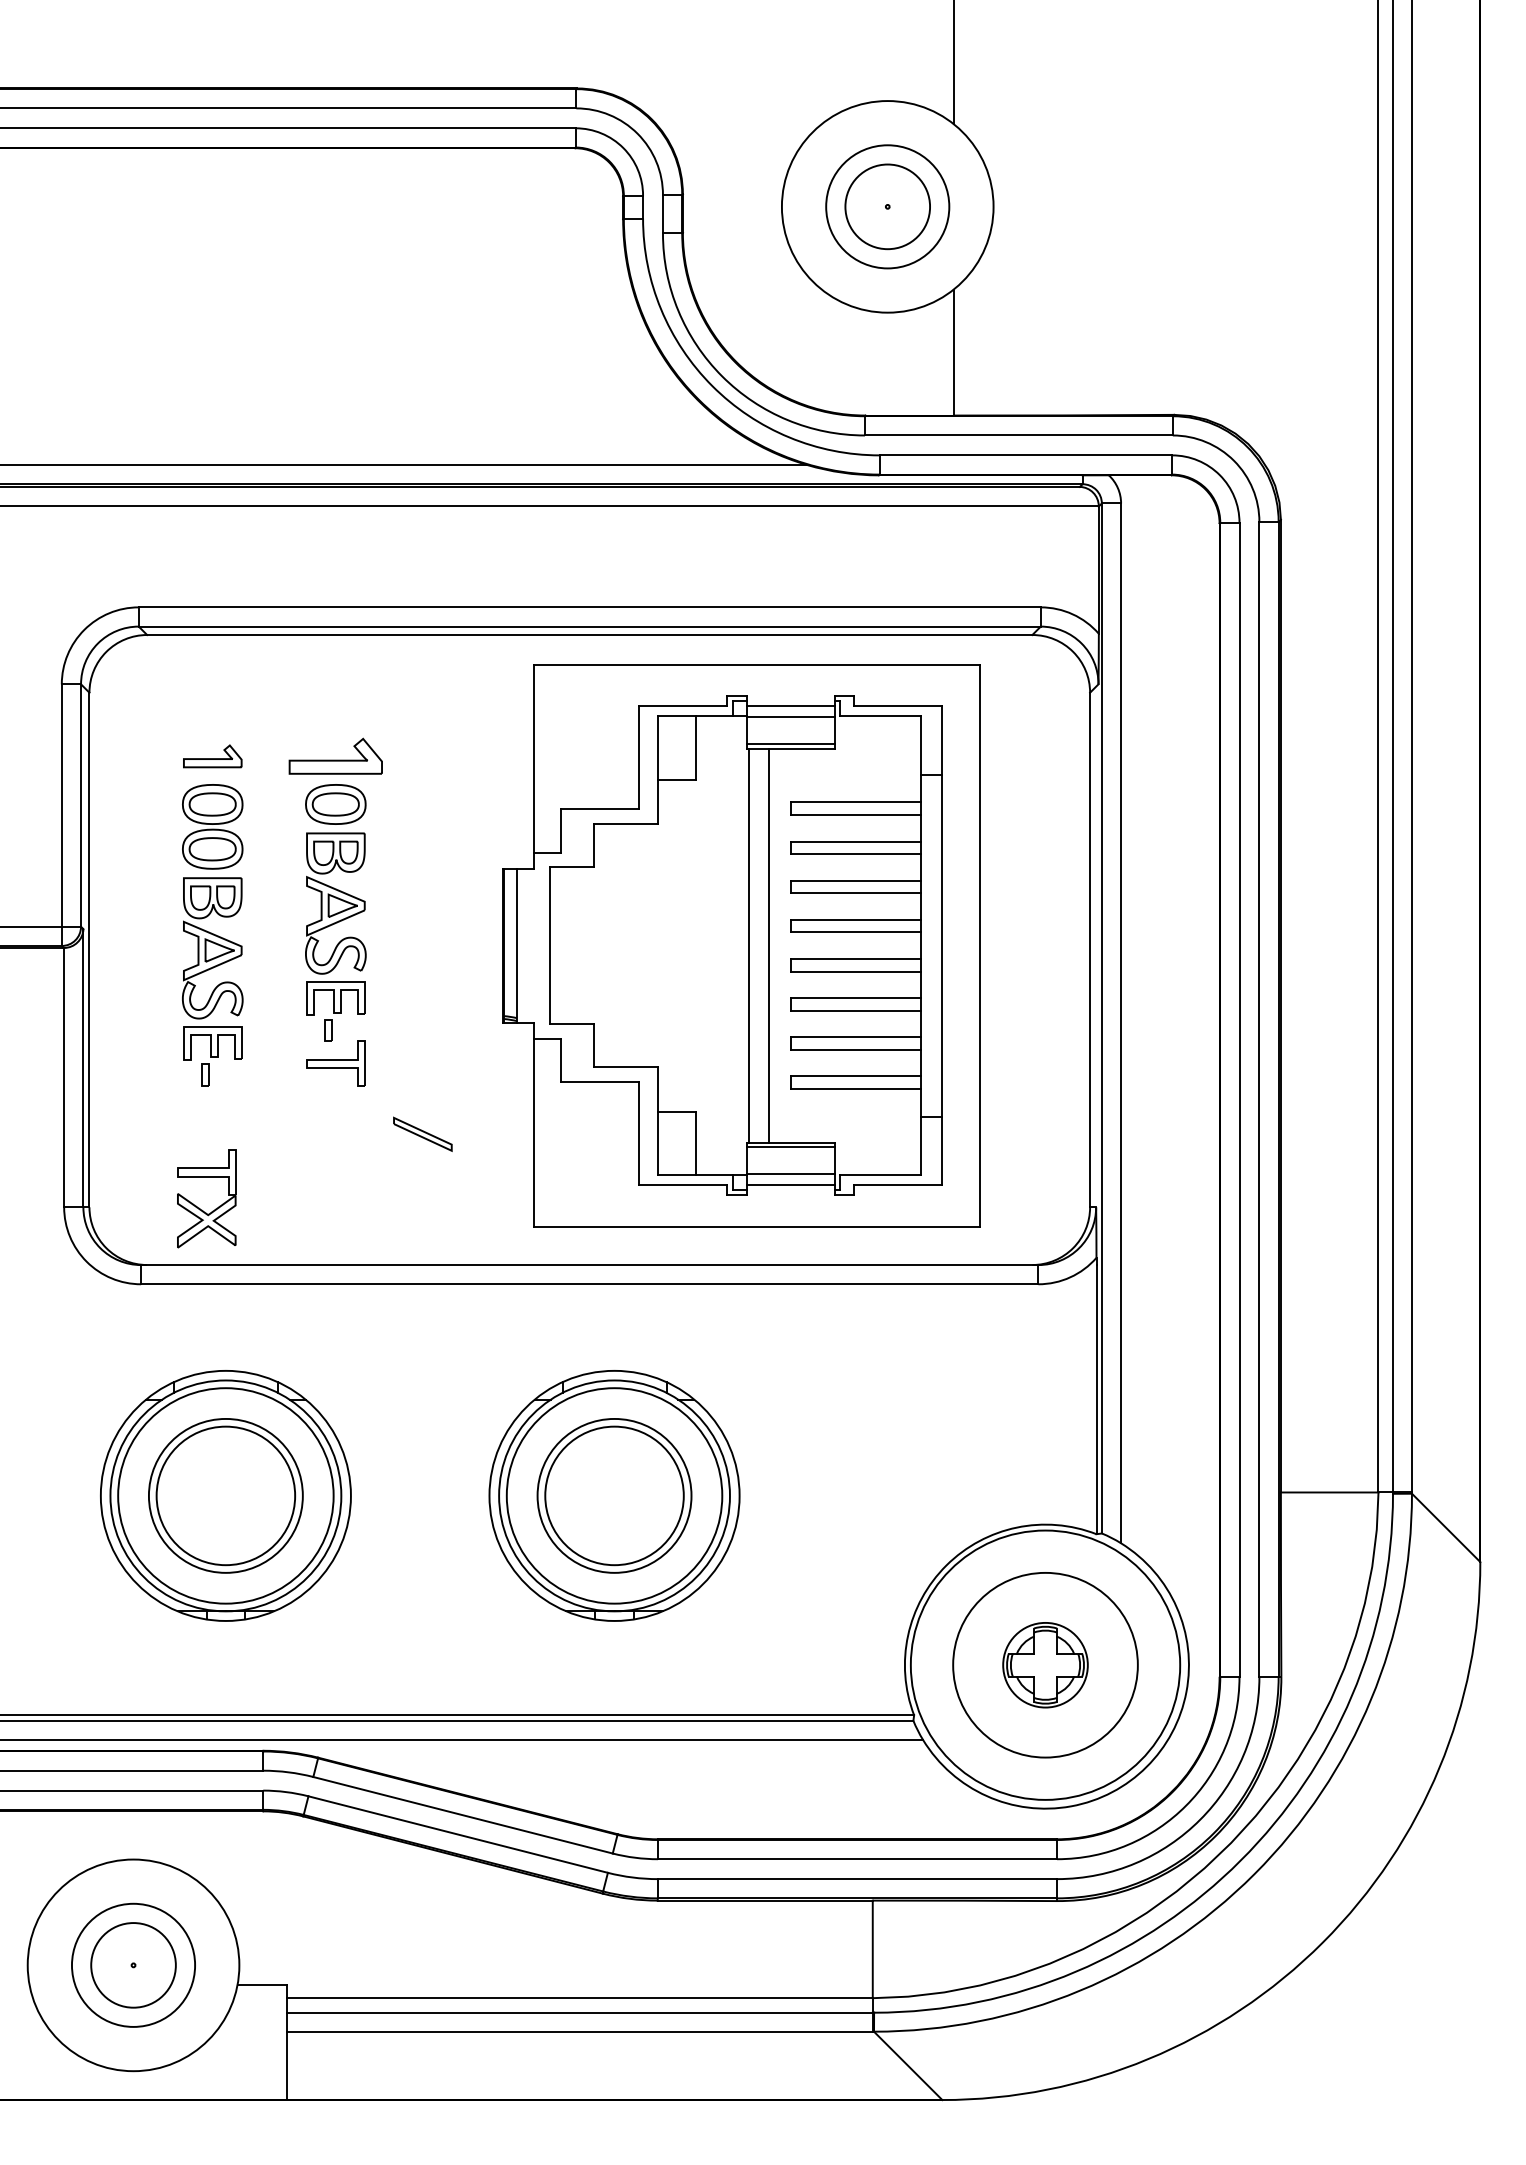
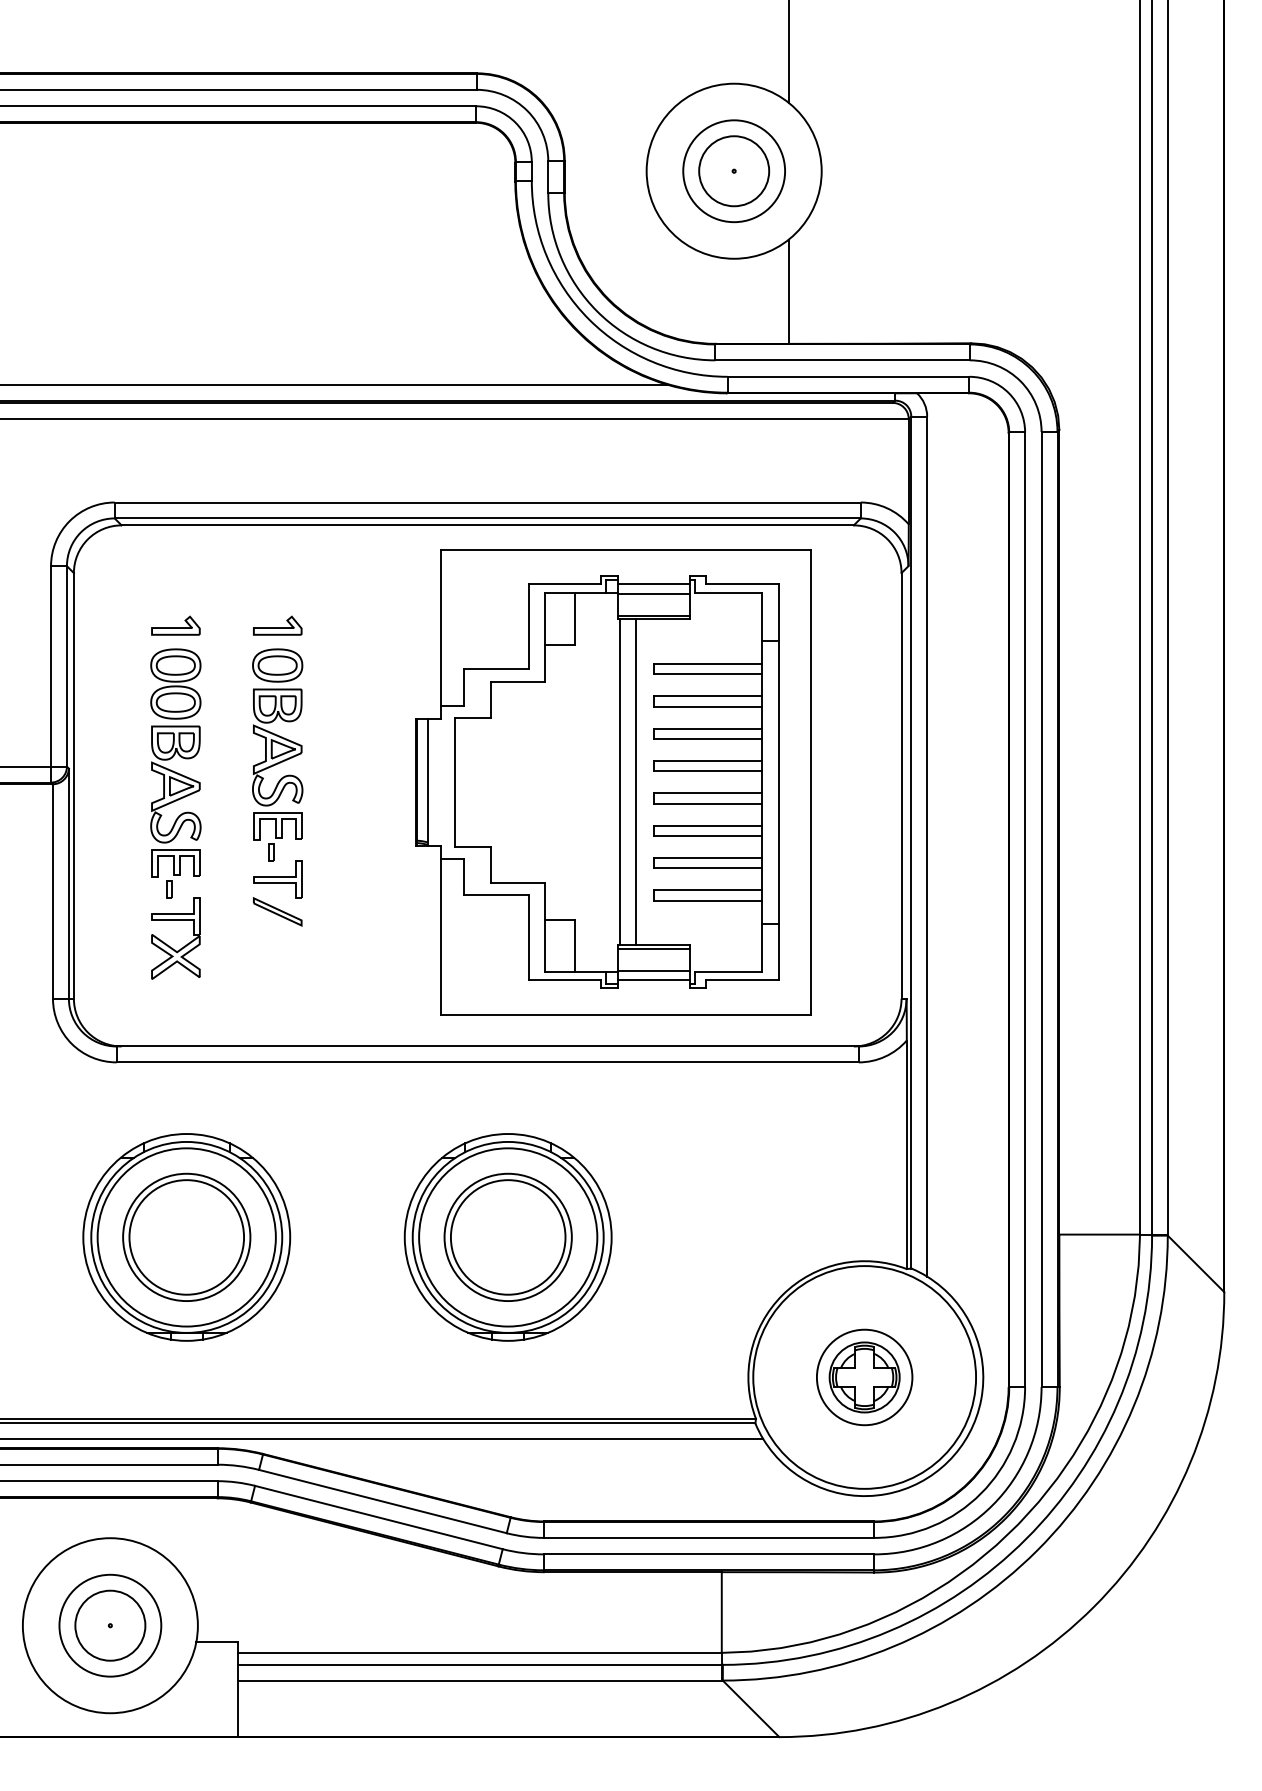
part: (335, 756) -> (277, 625), size x0.62
part: (422, 1133) -> (277, 911), moved
part: (199, 1207) -> (169, 945), moved
circle: (1045, 1664) -> (864, 1376), size x0.62

